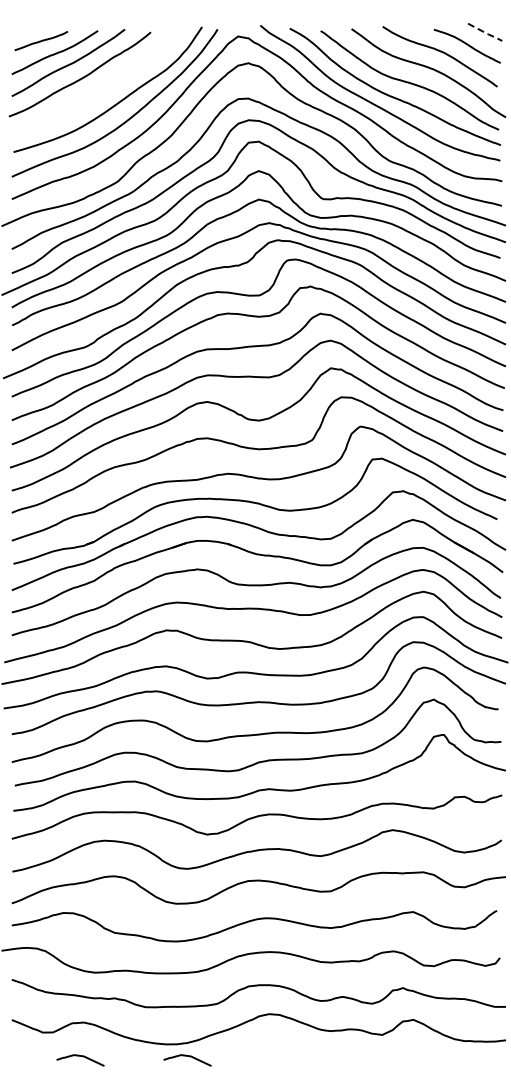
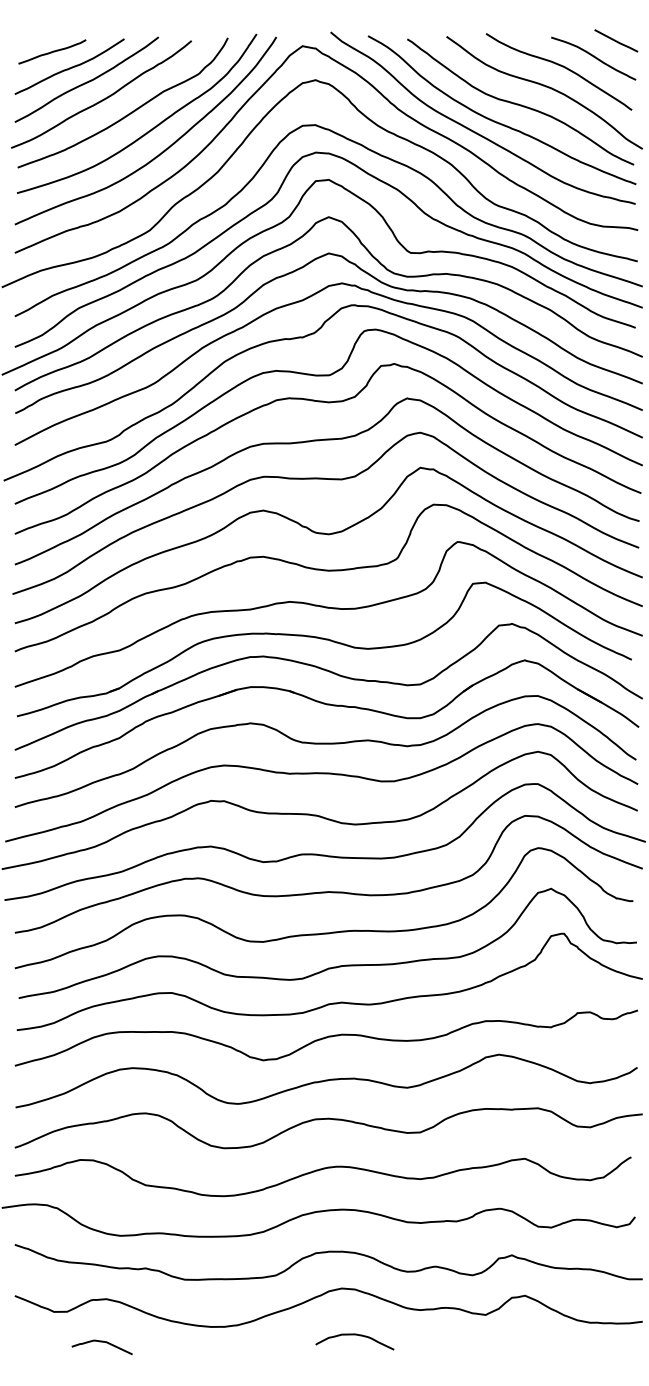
line: (486, 33) -> (618, 42), dashed -> solid
curve: (100, 89) -> (127, 113), added
curve: (279, 1051) -> (354, 1335), added
curve: (189, 1057) -> (240, 1343), removed

